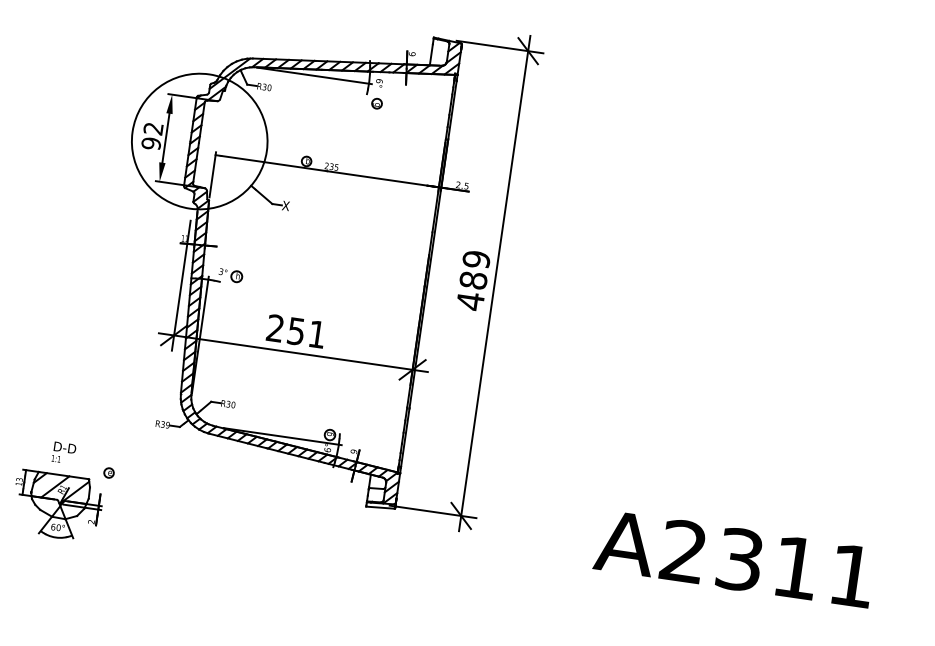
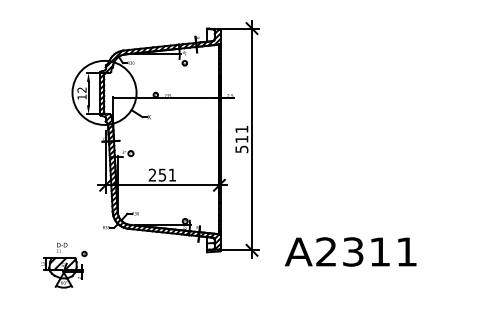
text: (150, 142) -> (81, 96), 92 -> 12
text: (472, 280) -> (241, 139), 489 -> 511
text: (734, 557) -> (350, 251), moved

